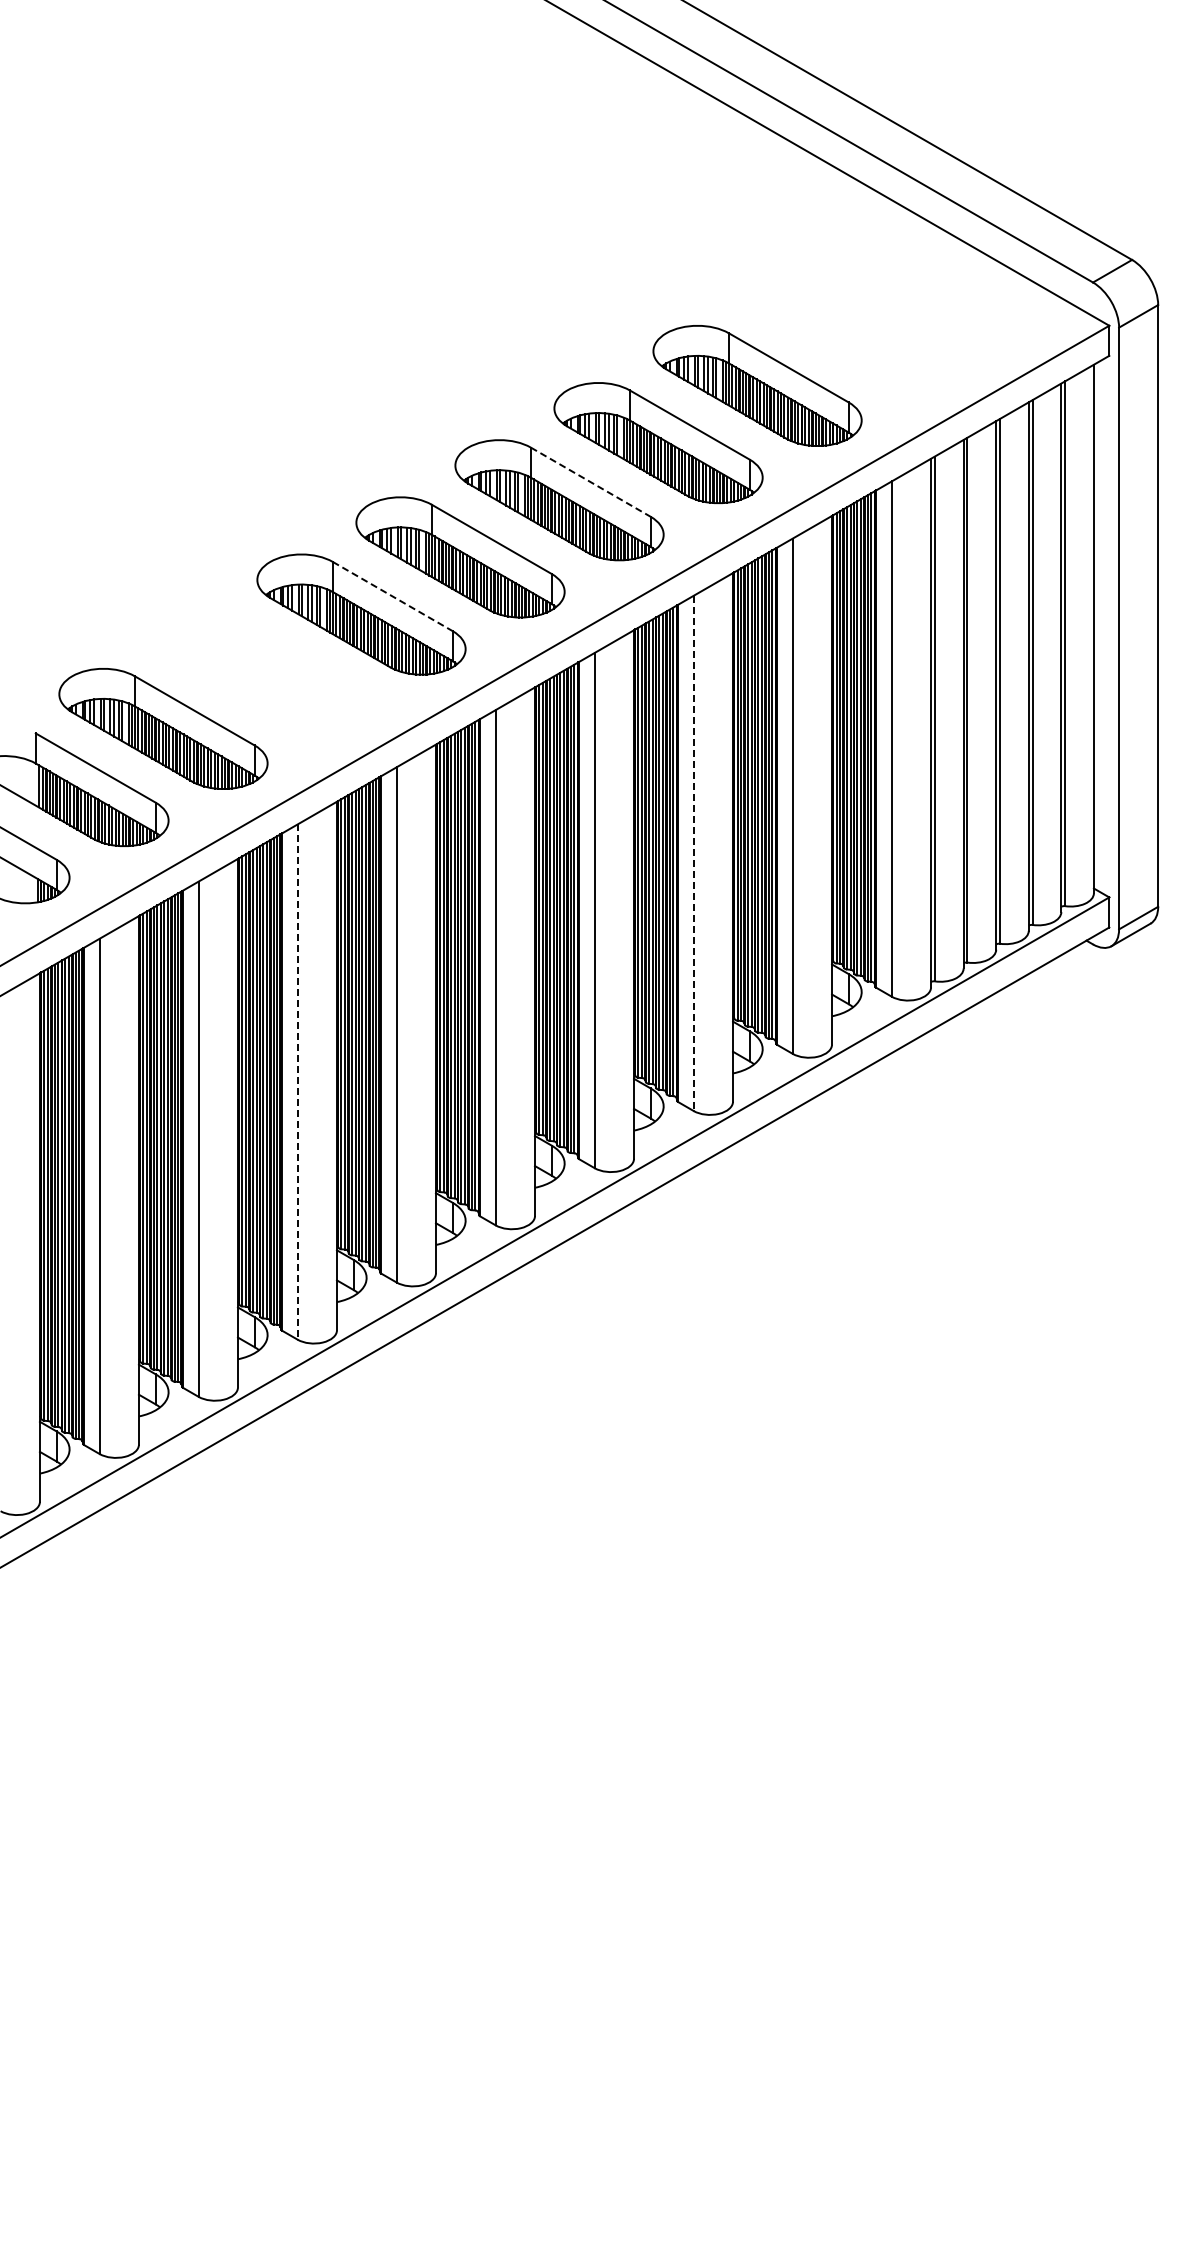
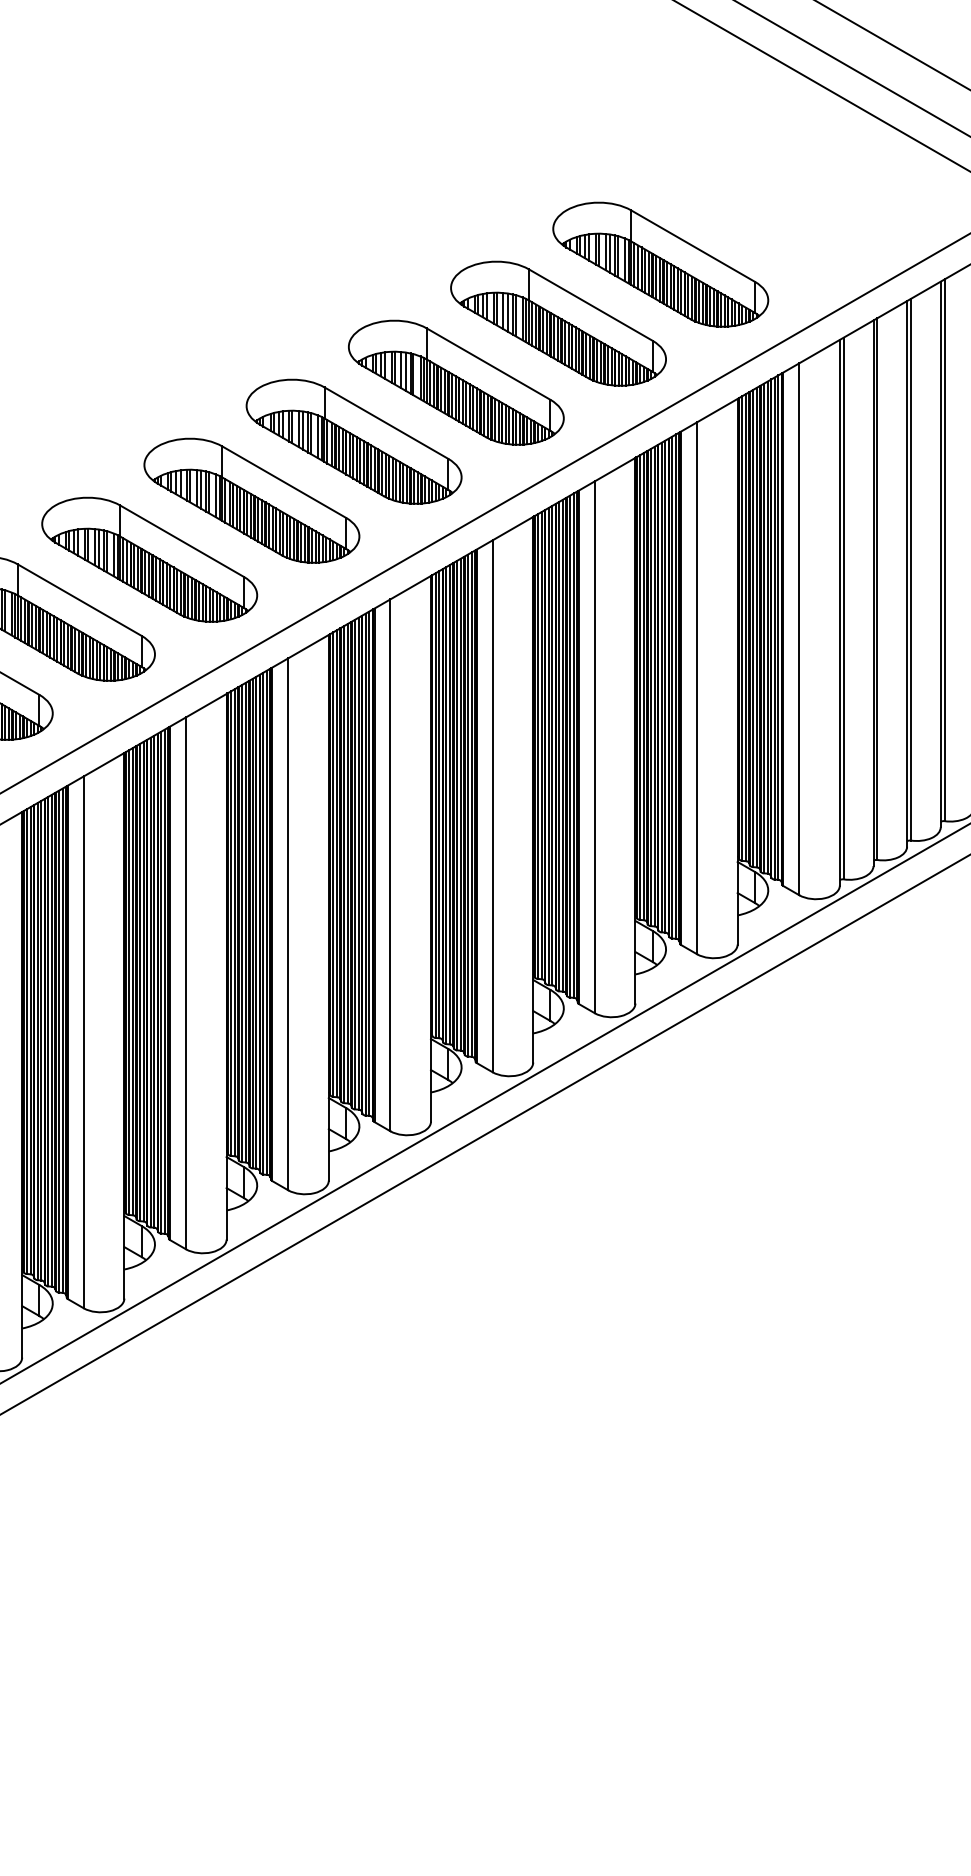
line: (591, 482) -> (489, 364), dashed -> solid
line: (393, 596) -> (284, 482), dashed -> solid
part: (262, 671) -> (149, 559), added
line: (693, 853) -> (594, 747), dashed -> solid
line: (297, 1082) -> (185, 983), dashed -> solid

